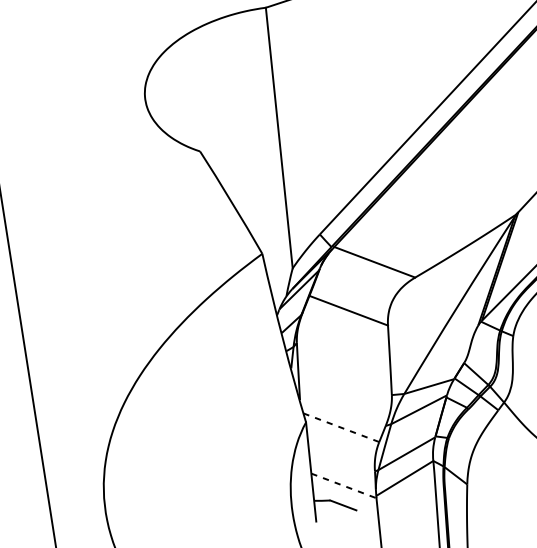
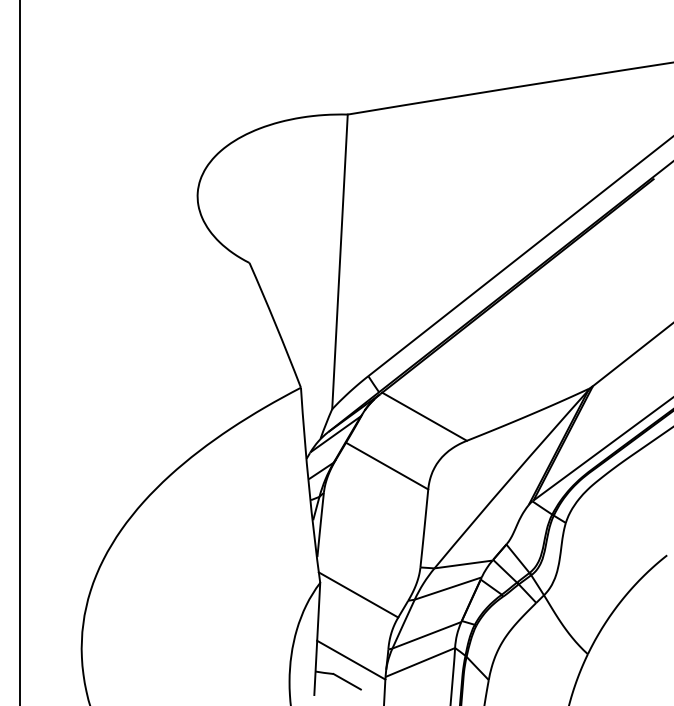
line: (341, 427) -> (358, 594), dashed -> solid
line: (344, 486) -> (351, 660), dashed -> solid

